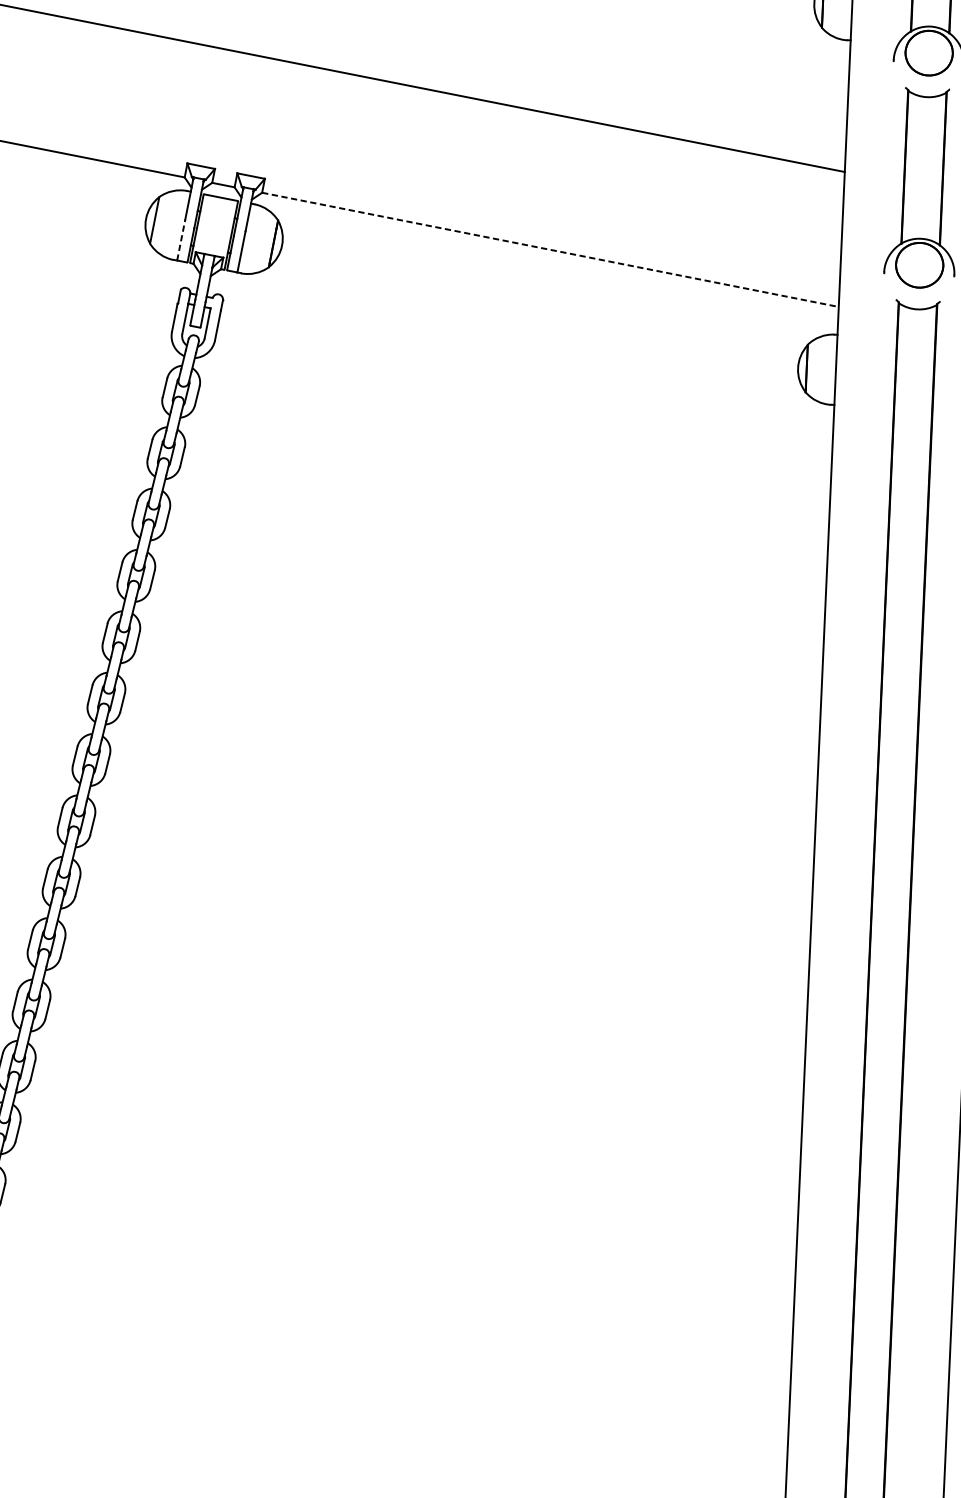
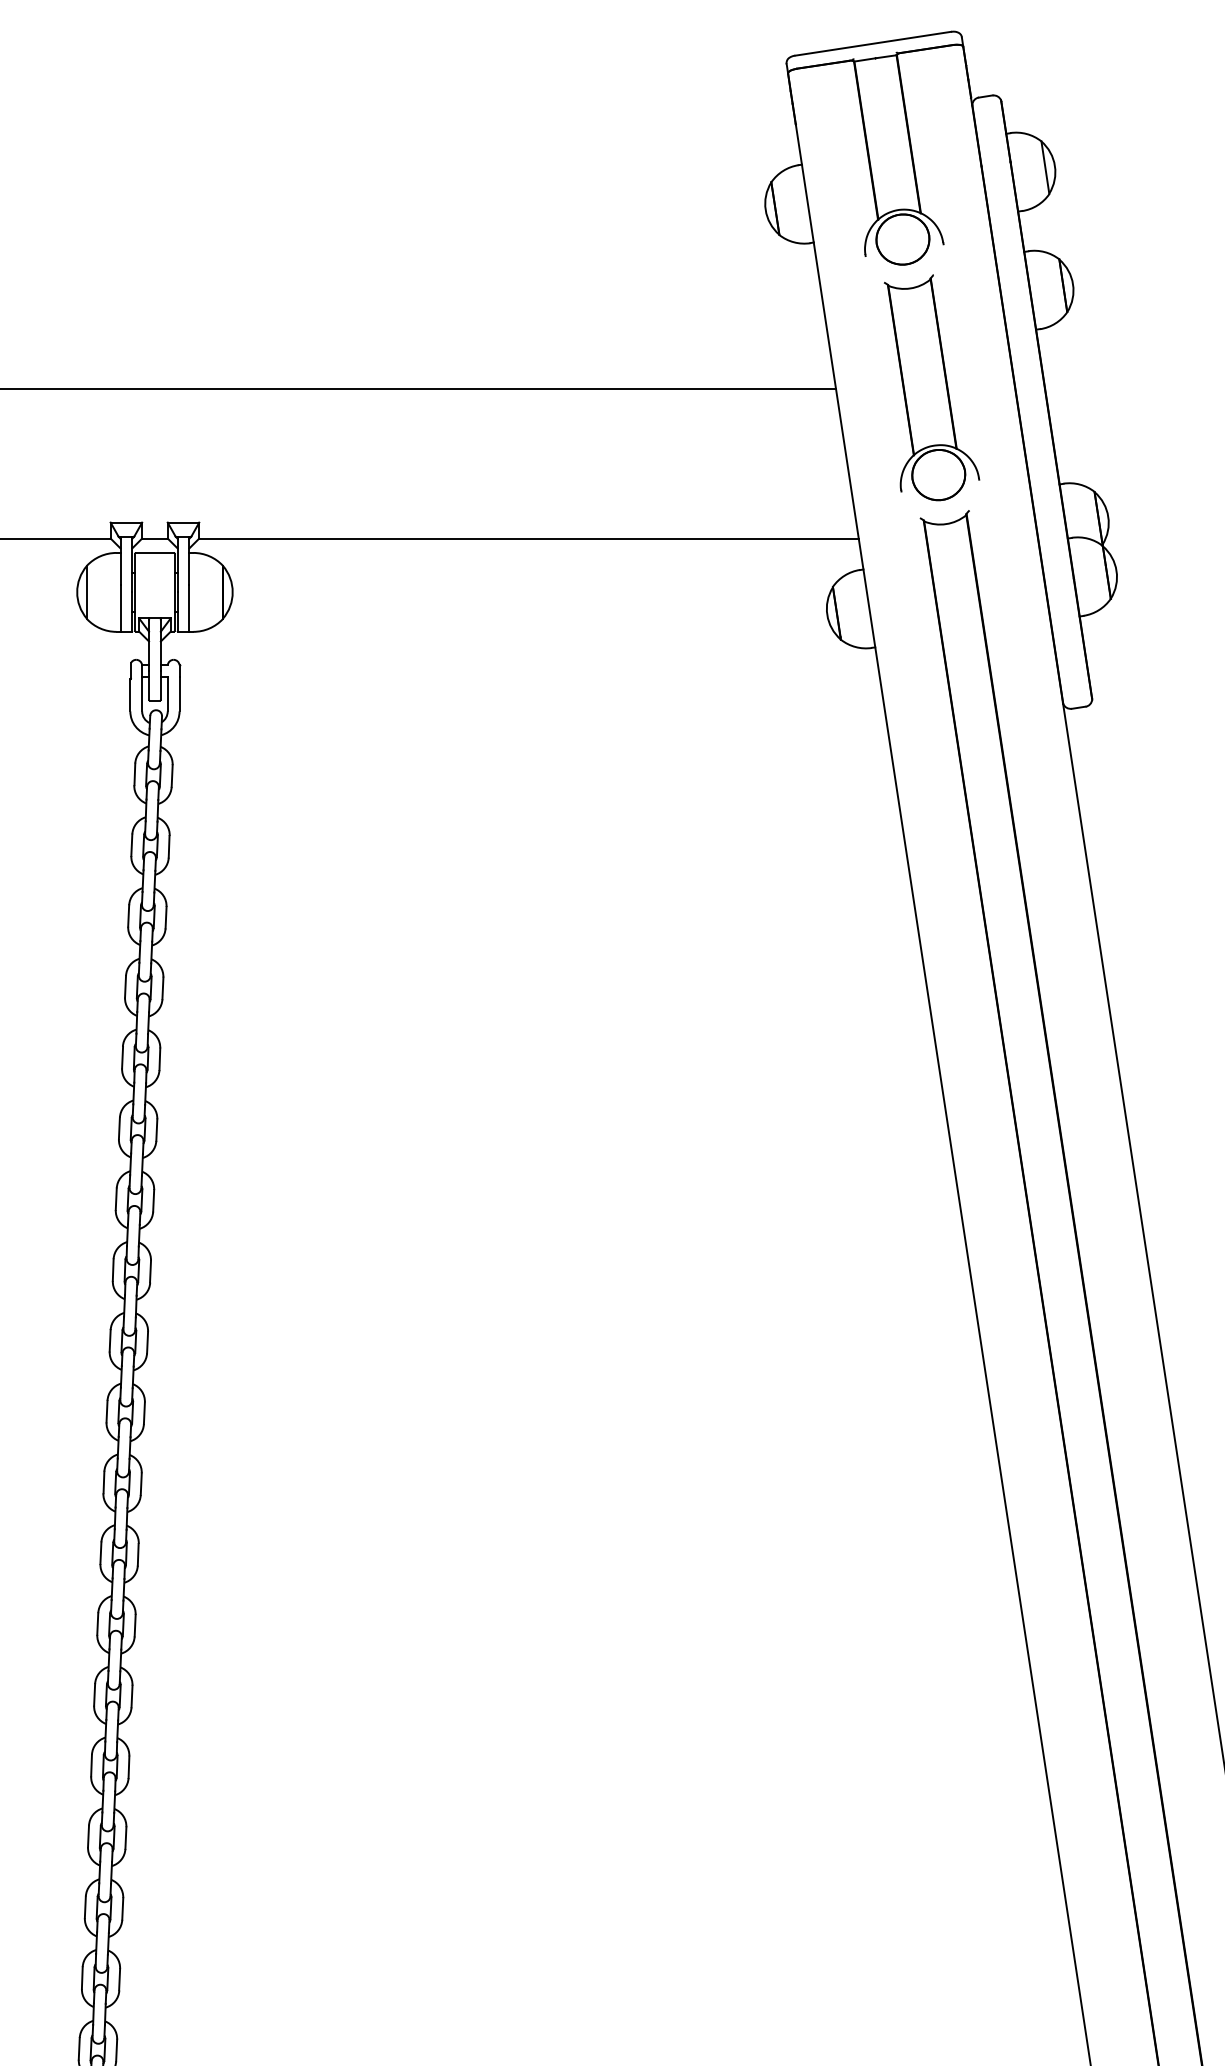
line: (181, 240) -> (120, 608), dashed -> solid
line: (550, 249) -> (529, 538), dashed -> solid

